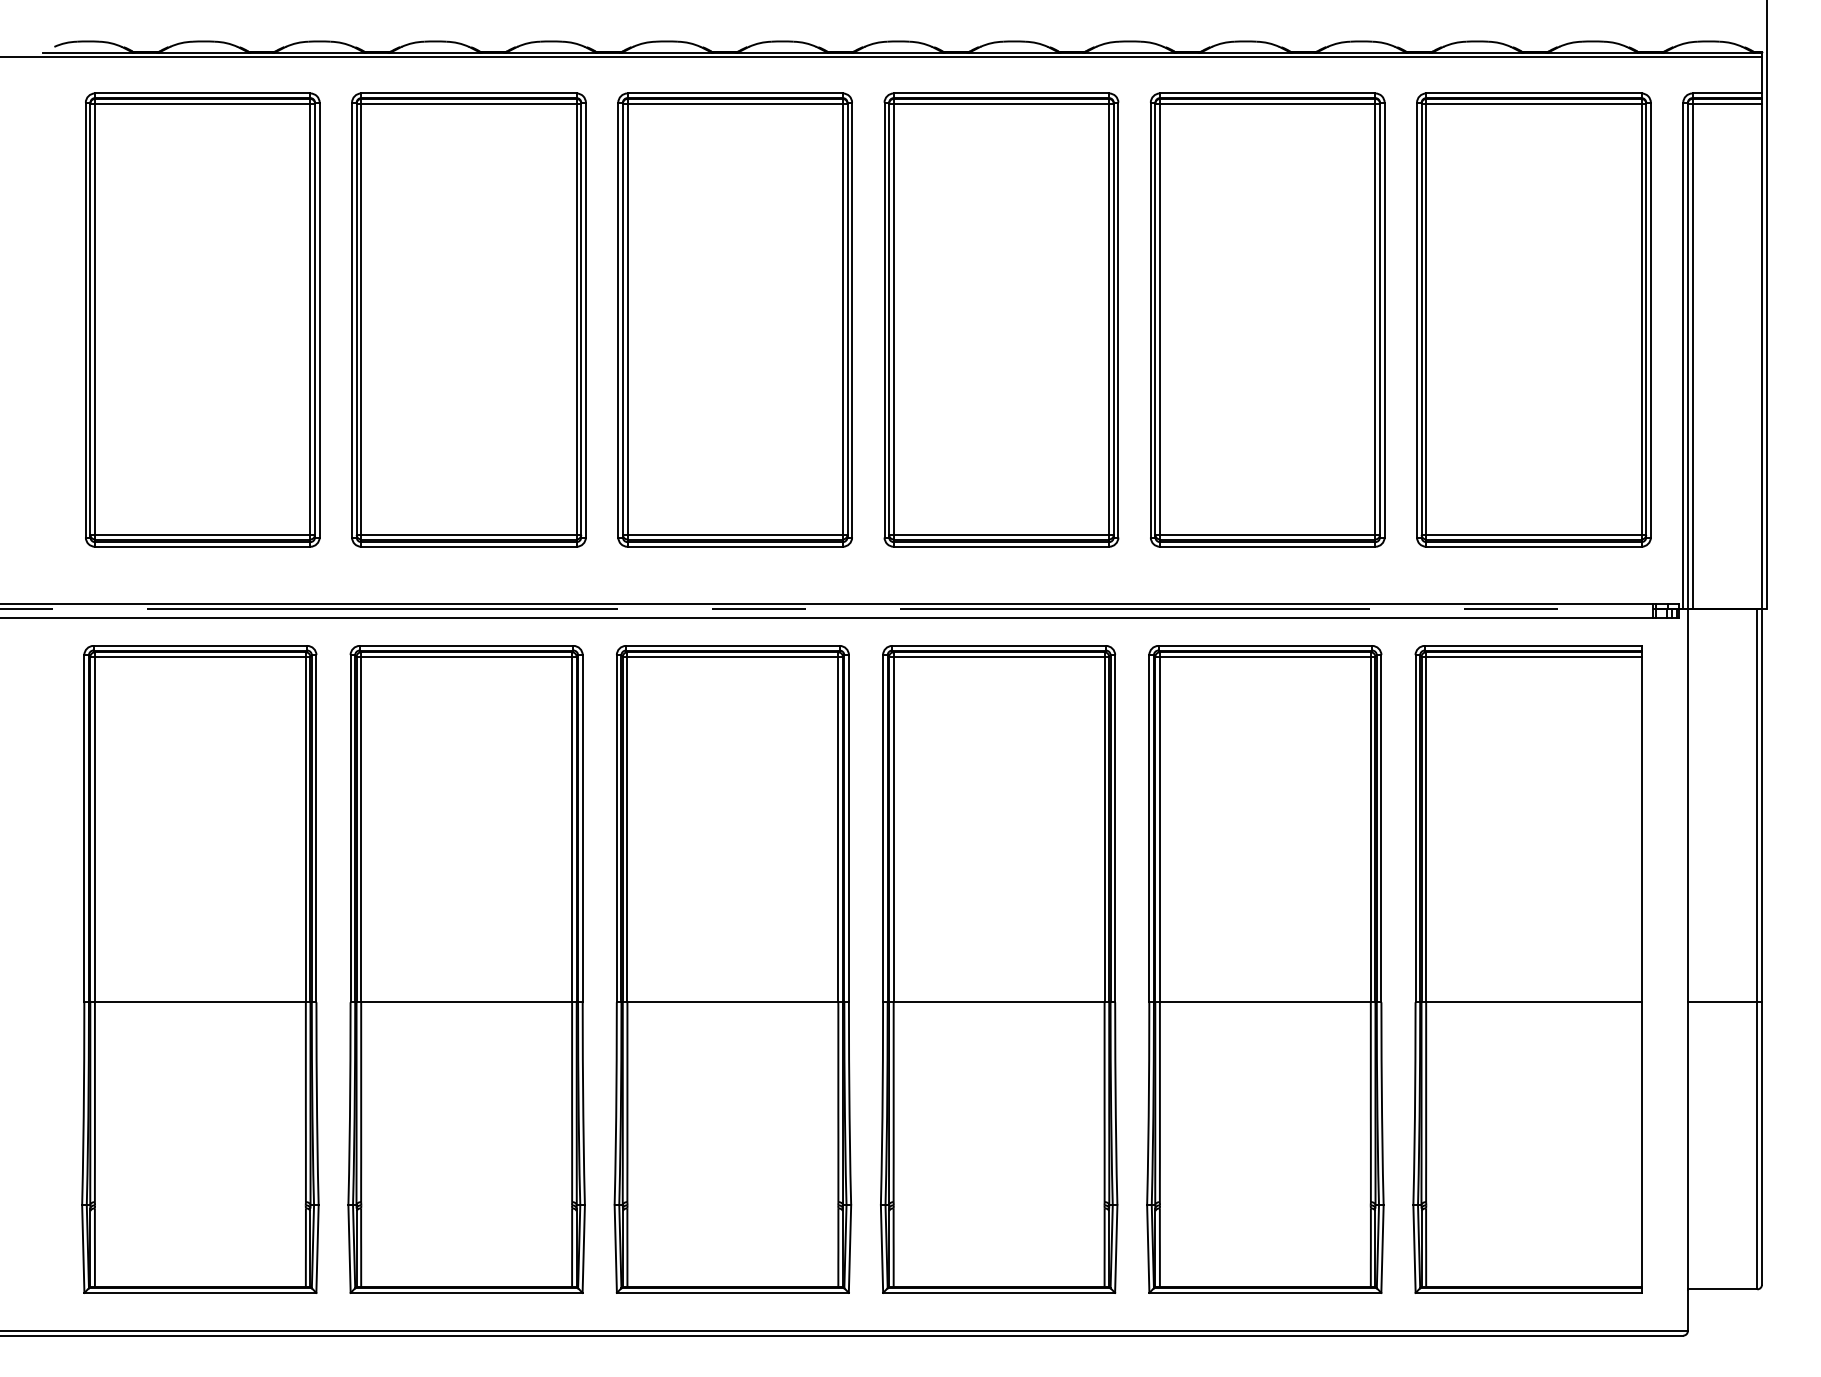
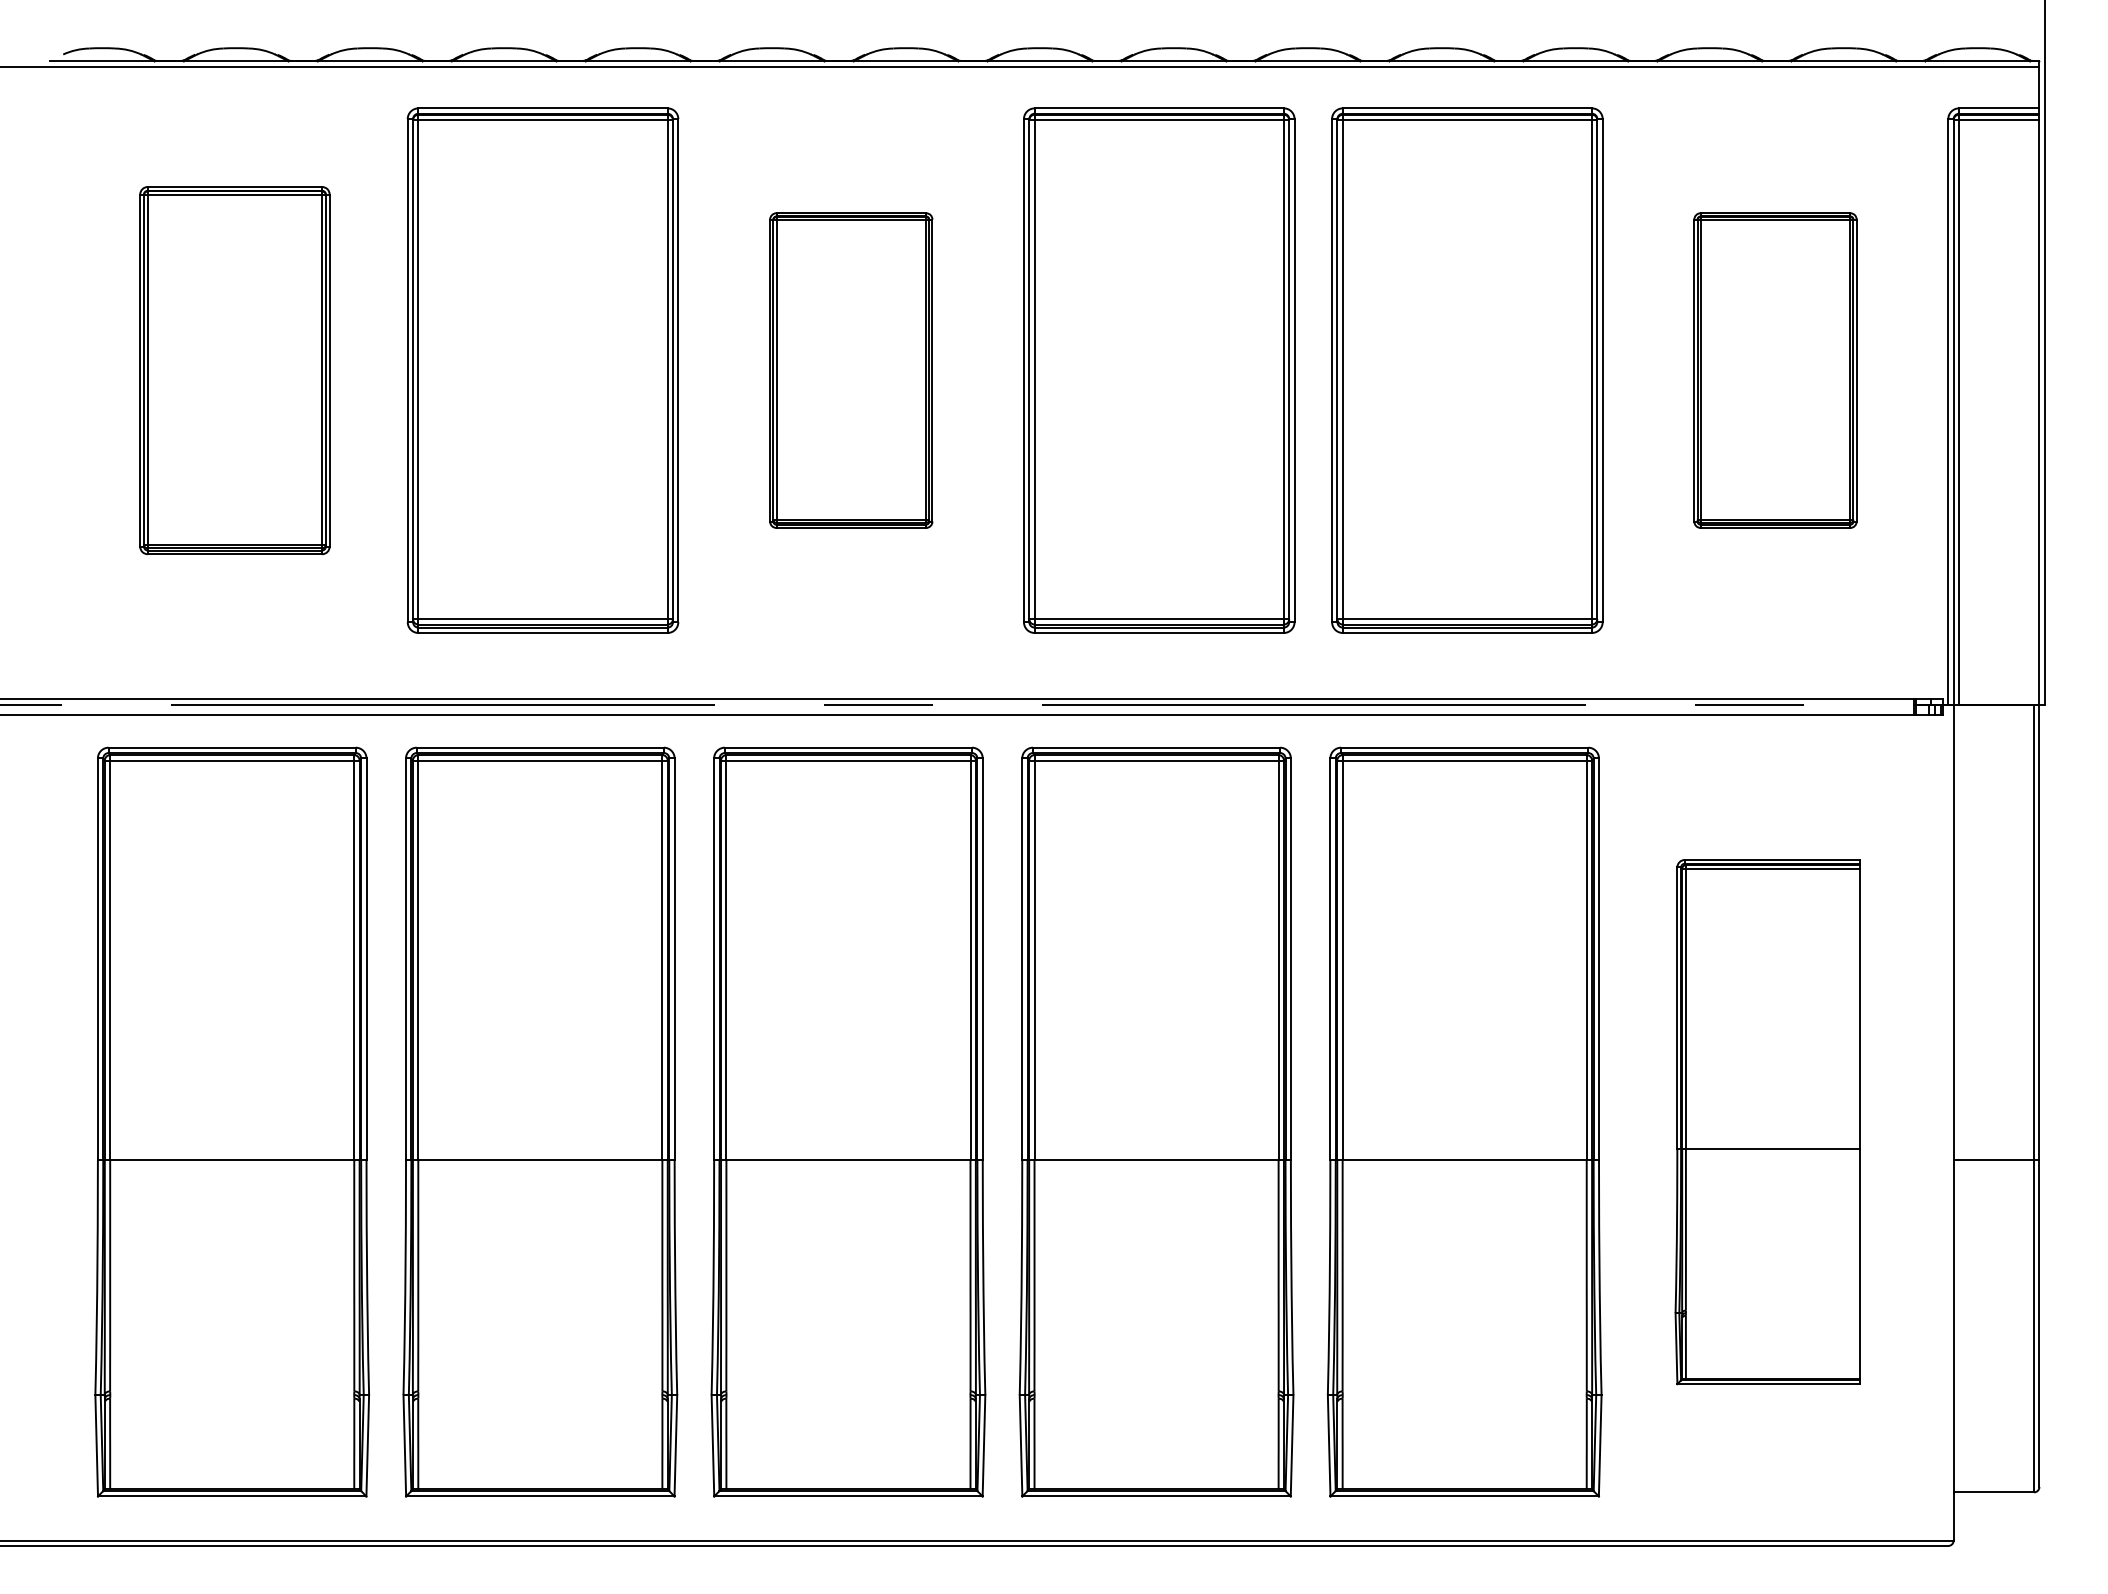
part: (202, 319) -> (234, 370), size x0.7
part: (735, 319) -> (851, 370), size x0.6
part: (1533, 319) -> (1775, 370), size x0.6
part: (1527, 968) -> (1767, 1121), size x0.7

